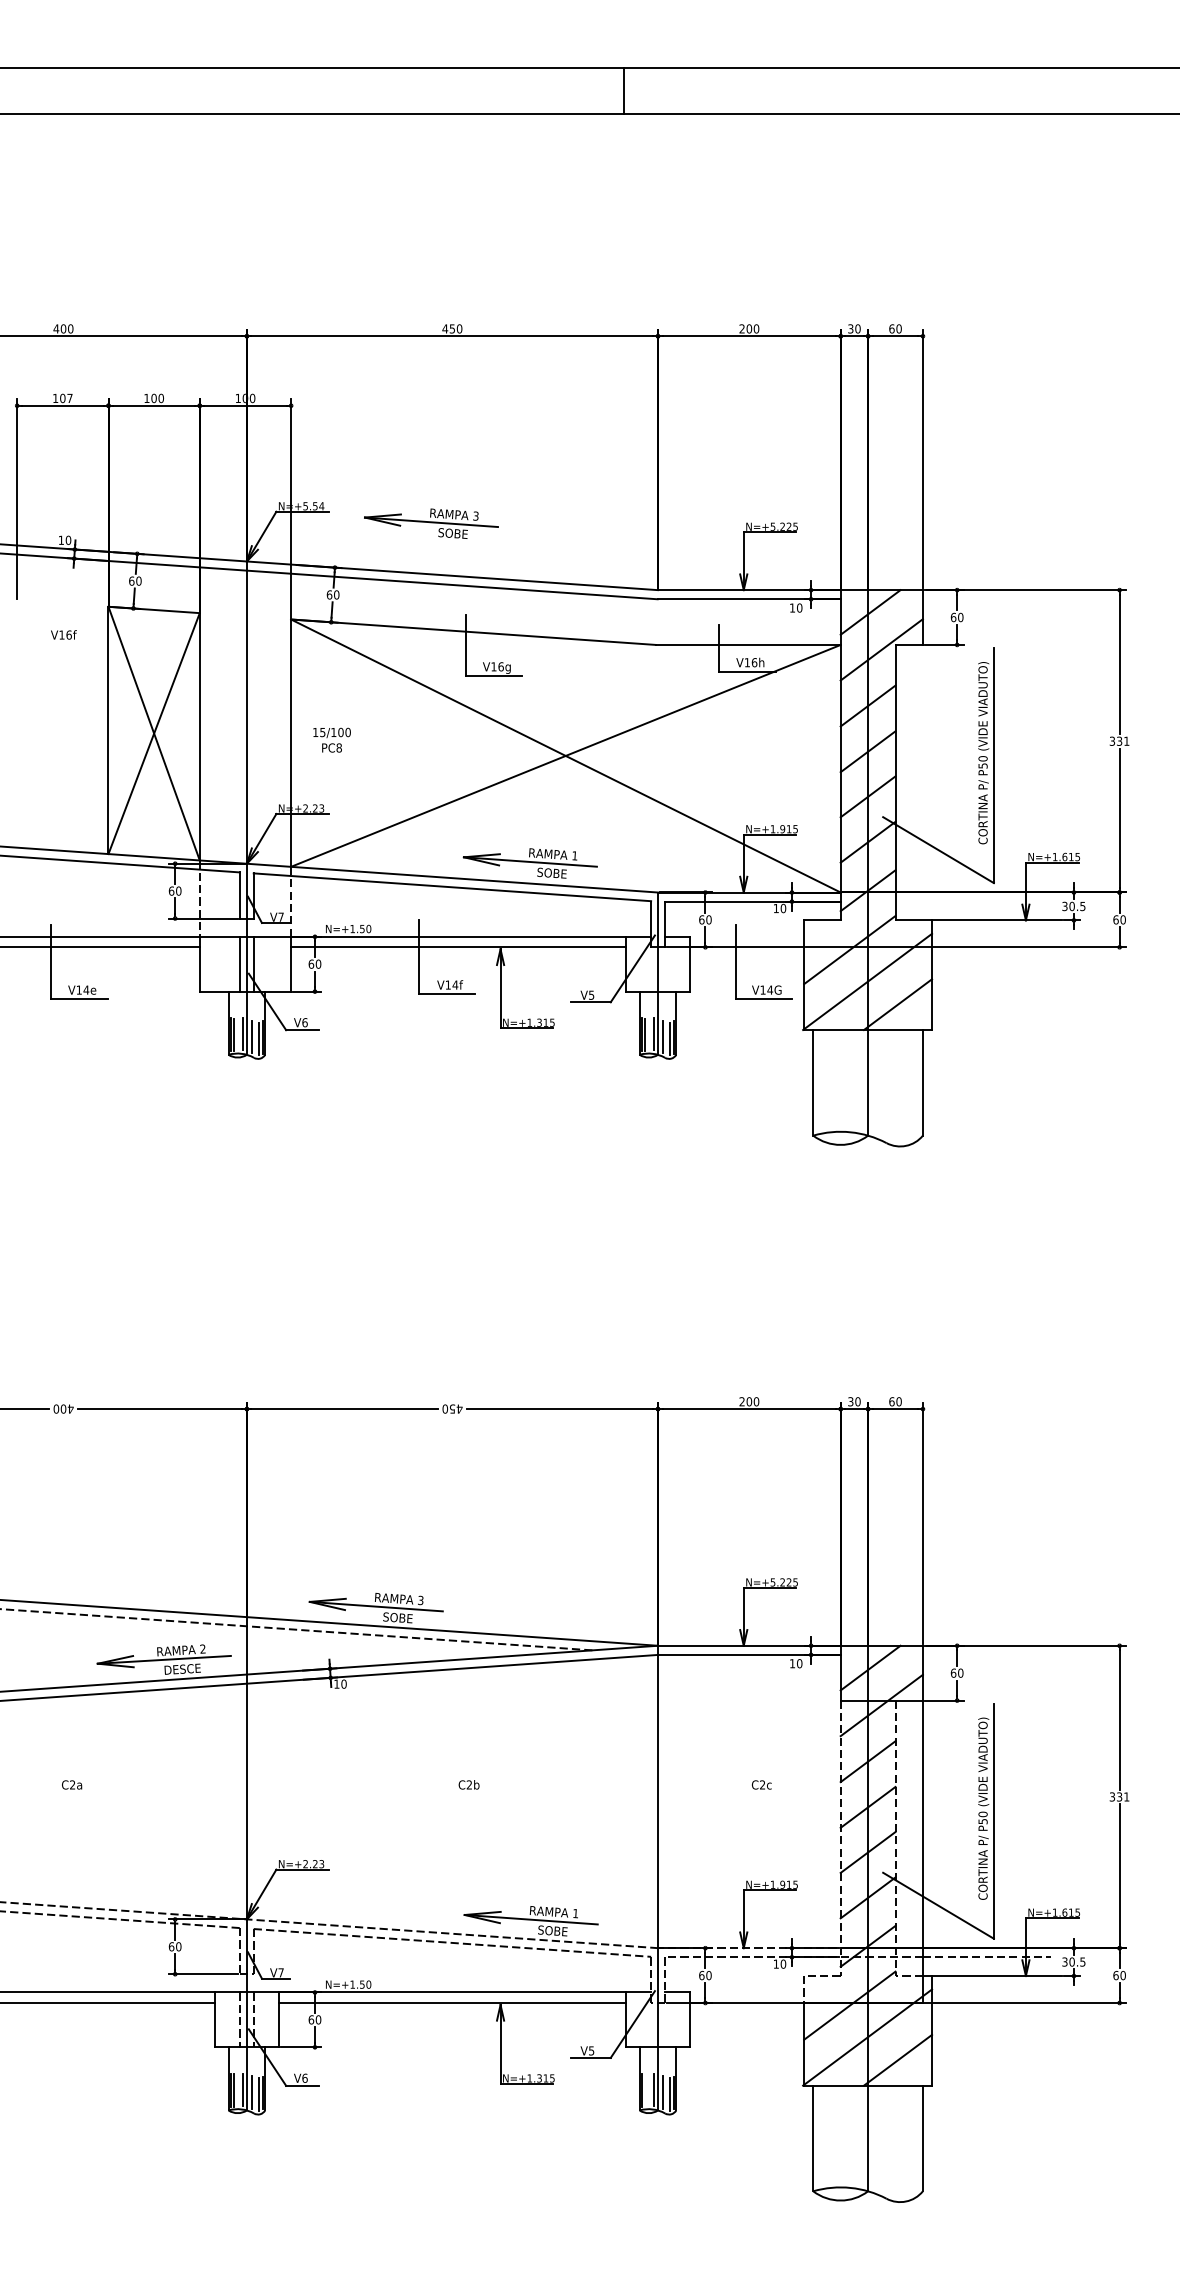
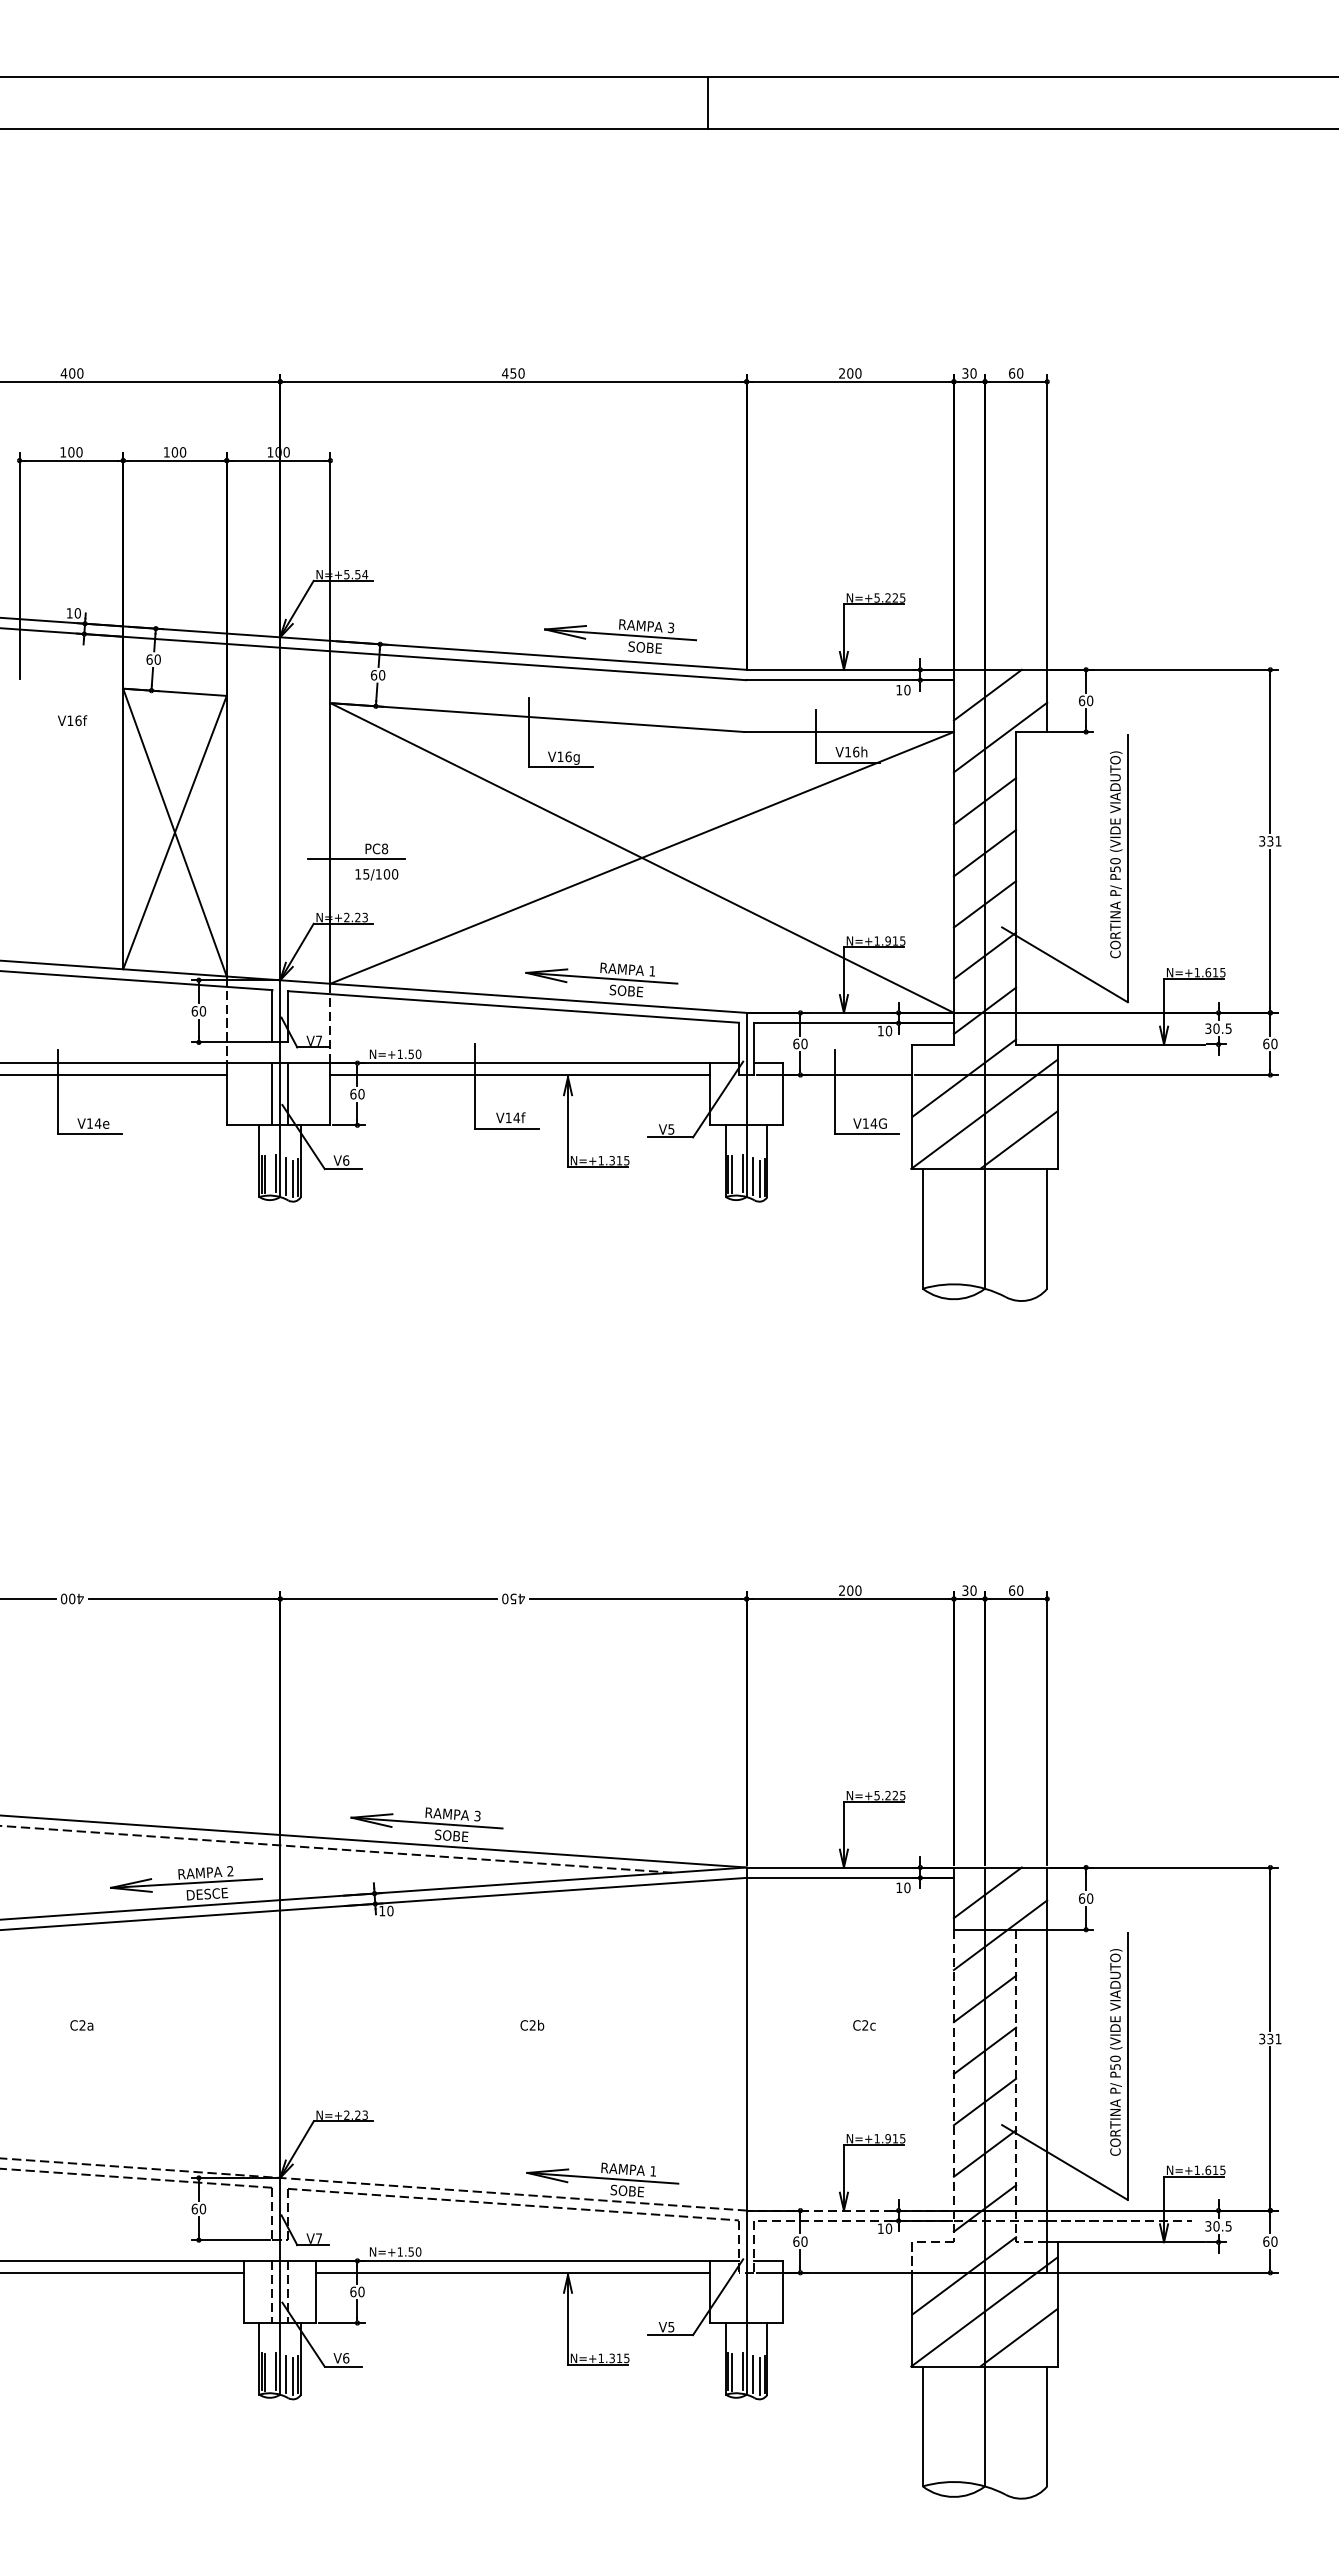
text: (69, 398) -> (79, 452), 107 -> 100
part: (431, 523) -> (620, 636), moved
text: (331, 732) -> (376, 874), moved
line: (314, 756) -> (356, 858), added
line: (644, 2089) -> (731, 2371), added

